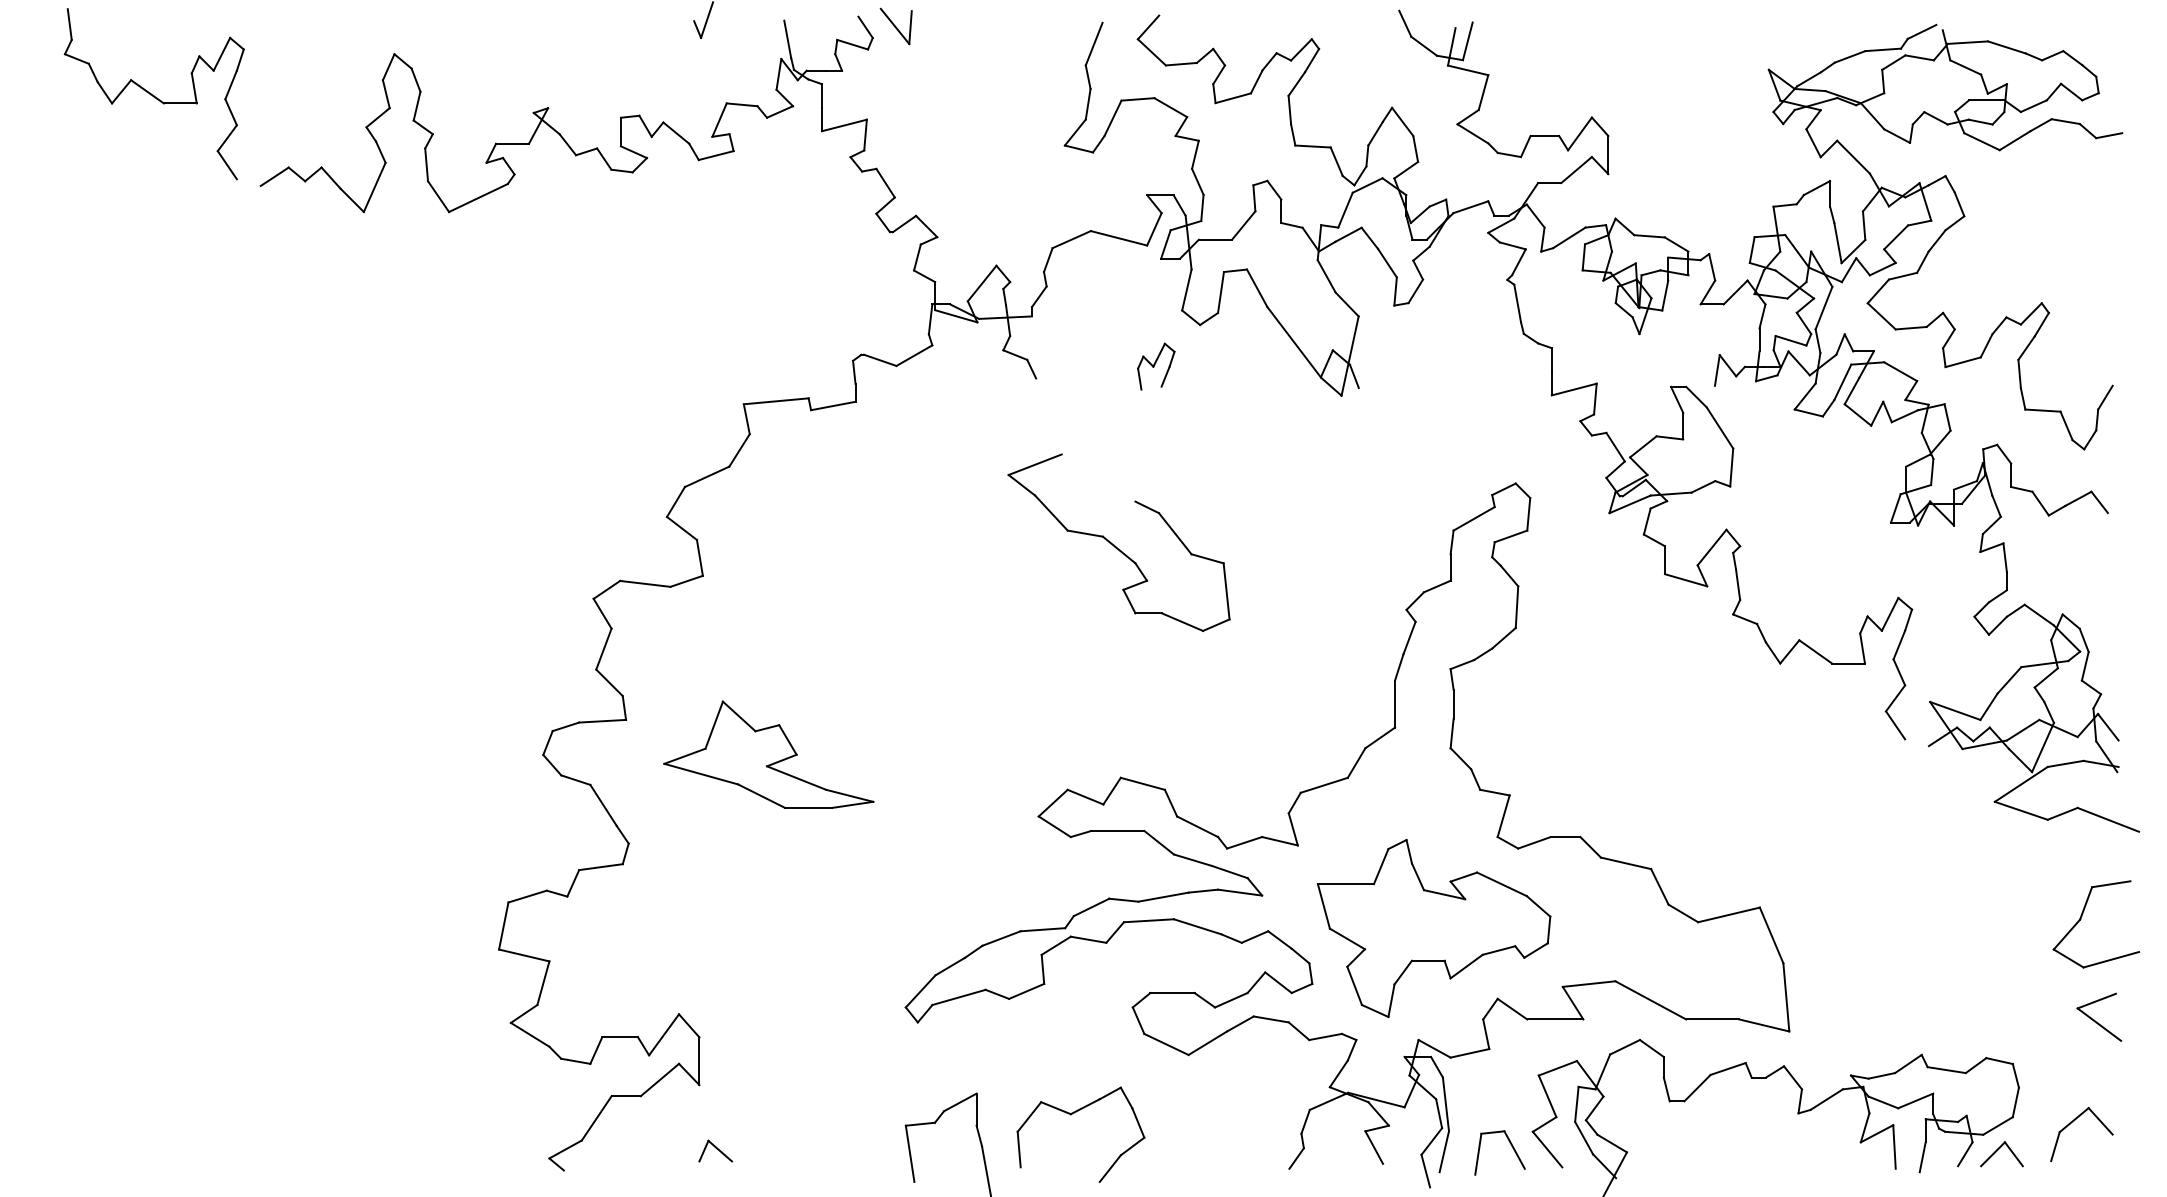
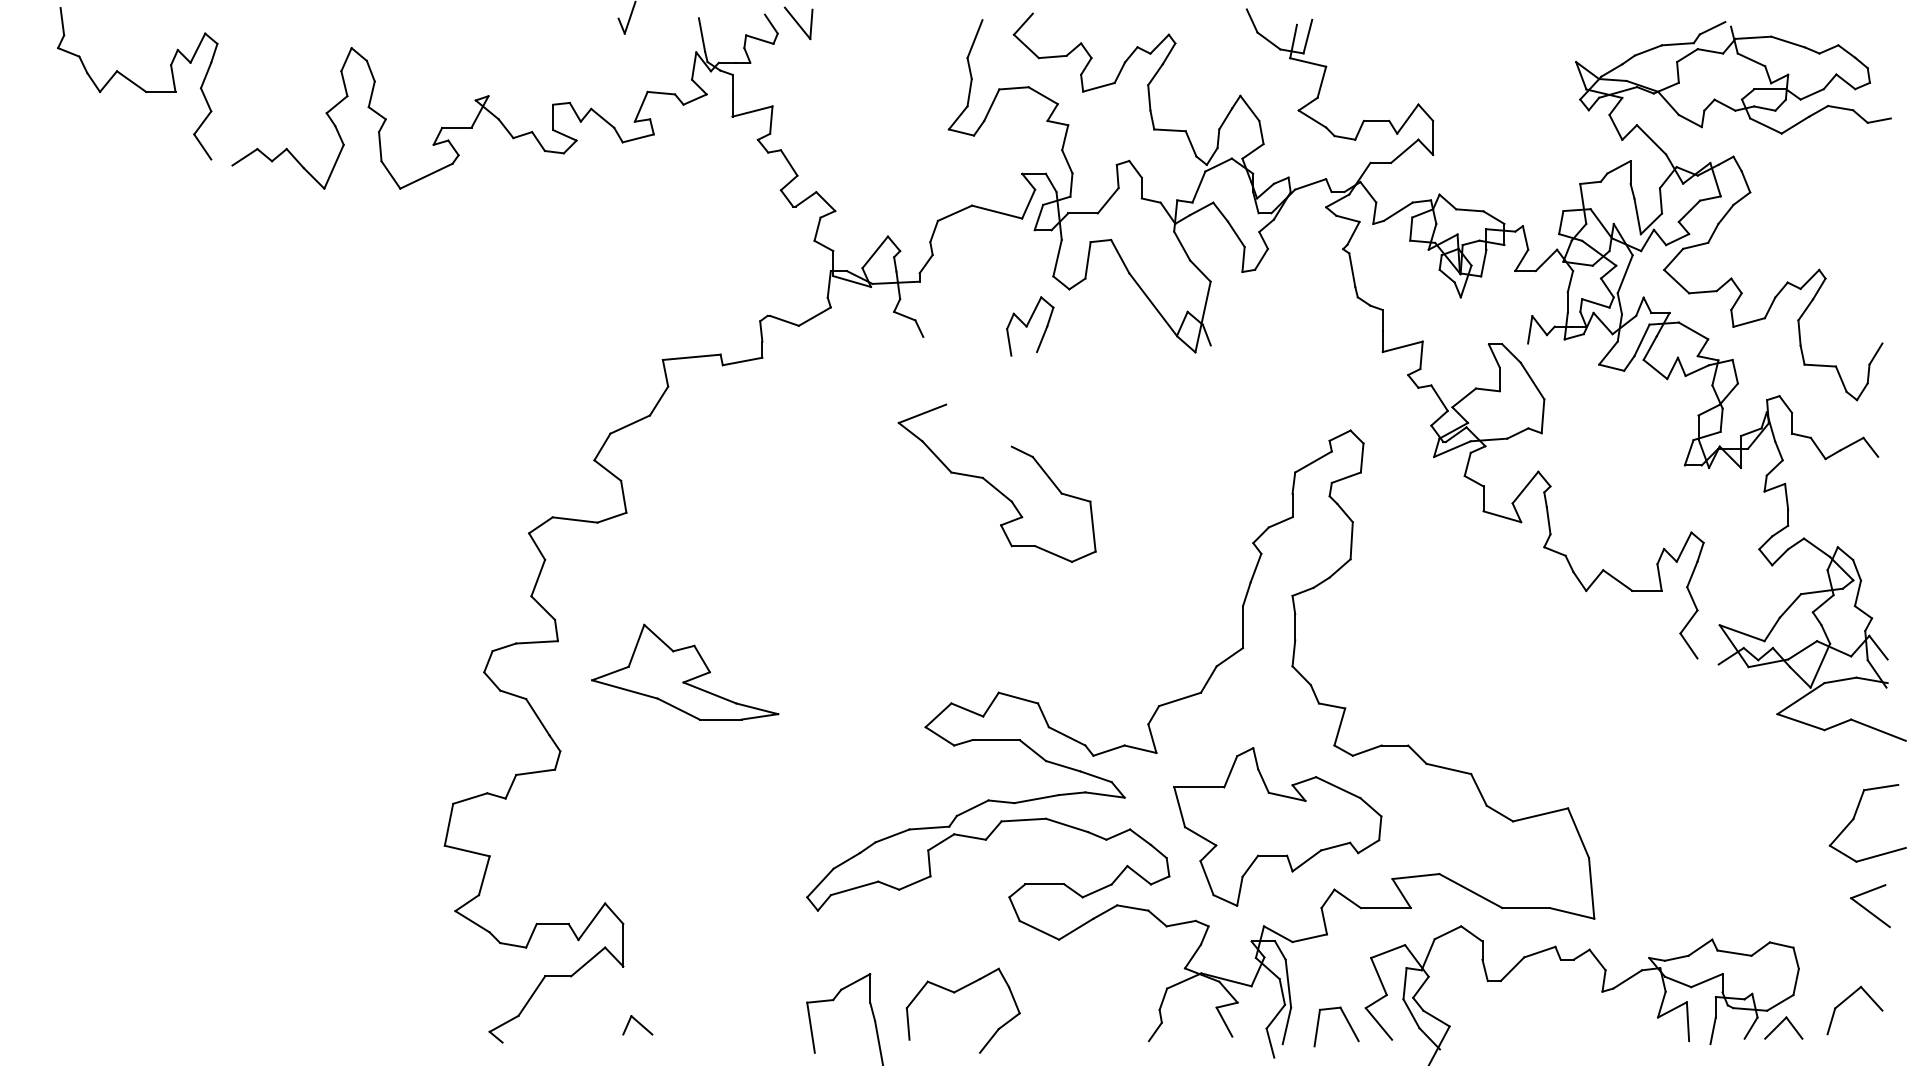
part: (1156, 366) -> (1030, 326), size x1.43

